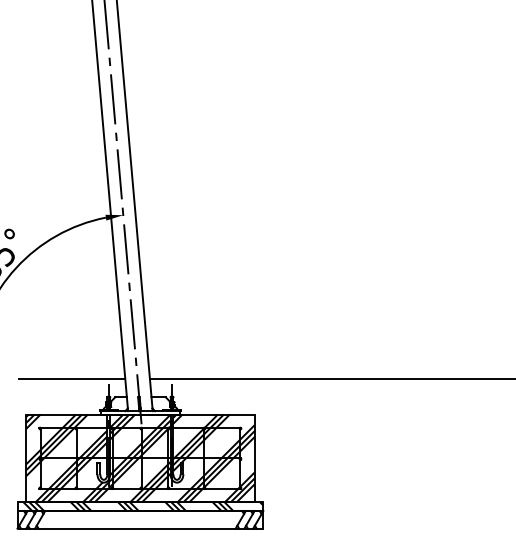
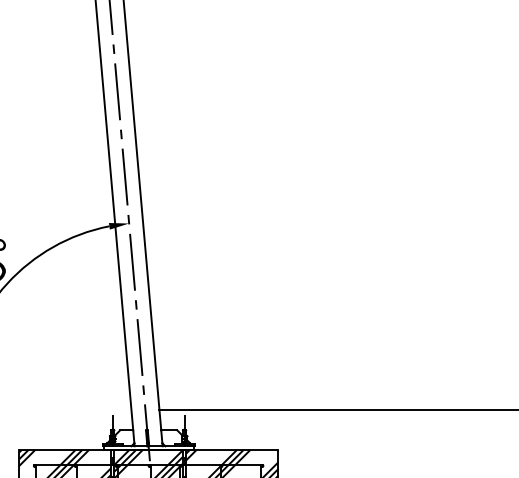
line: (72, 379) -> (71, 410), removed

